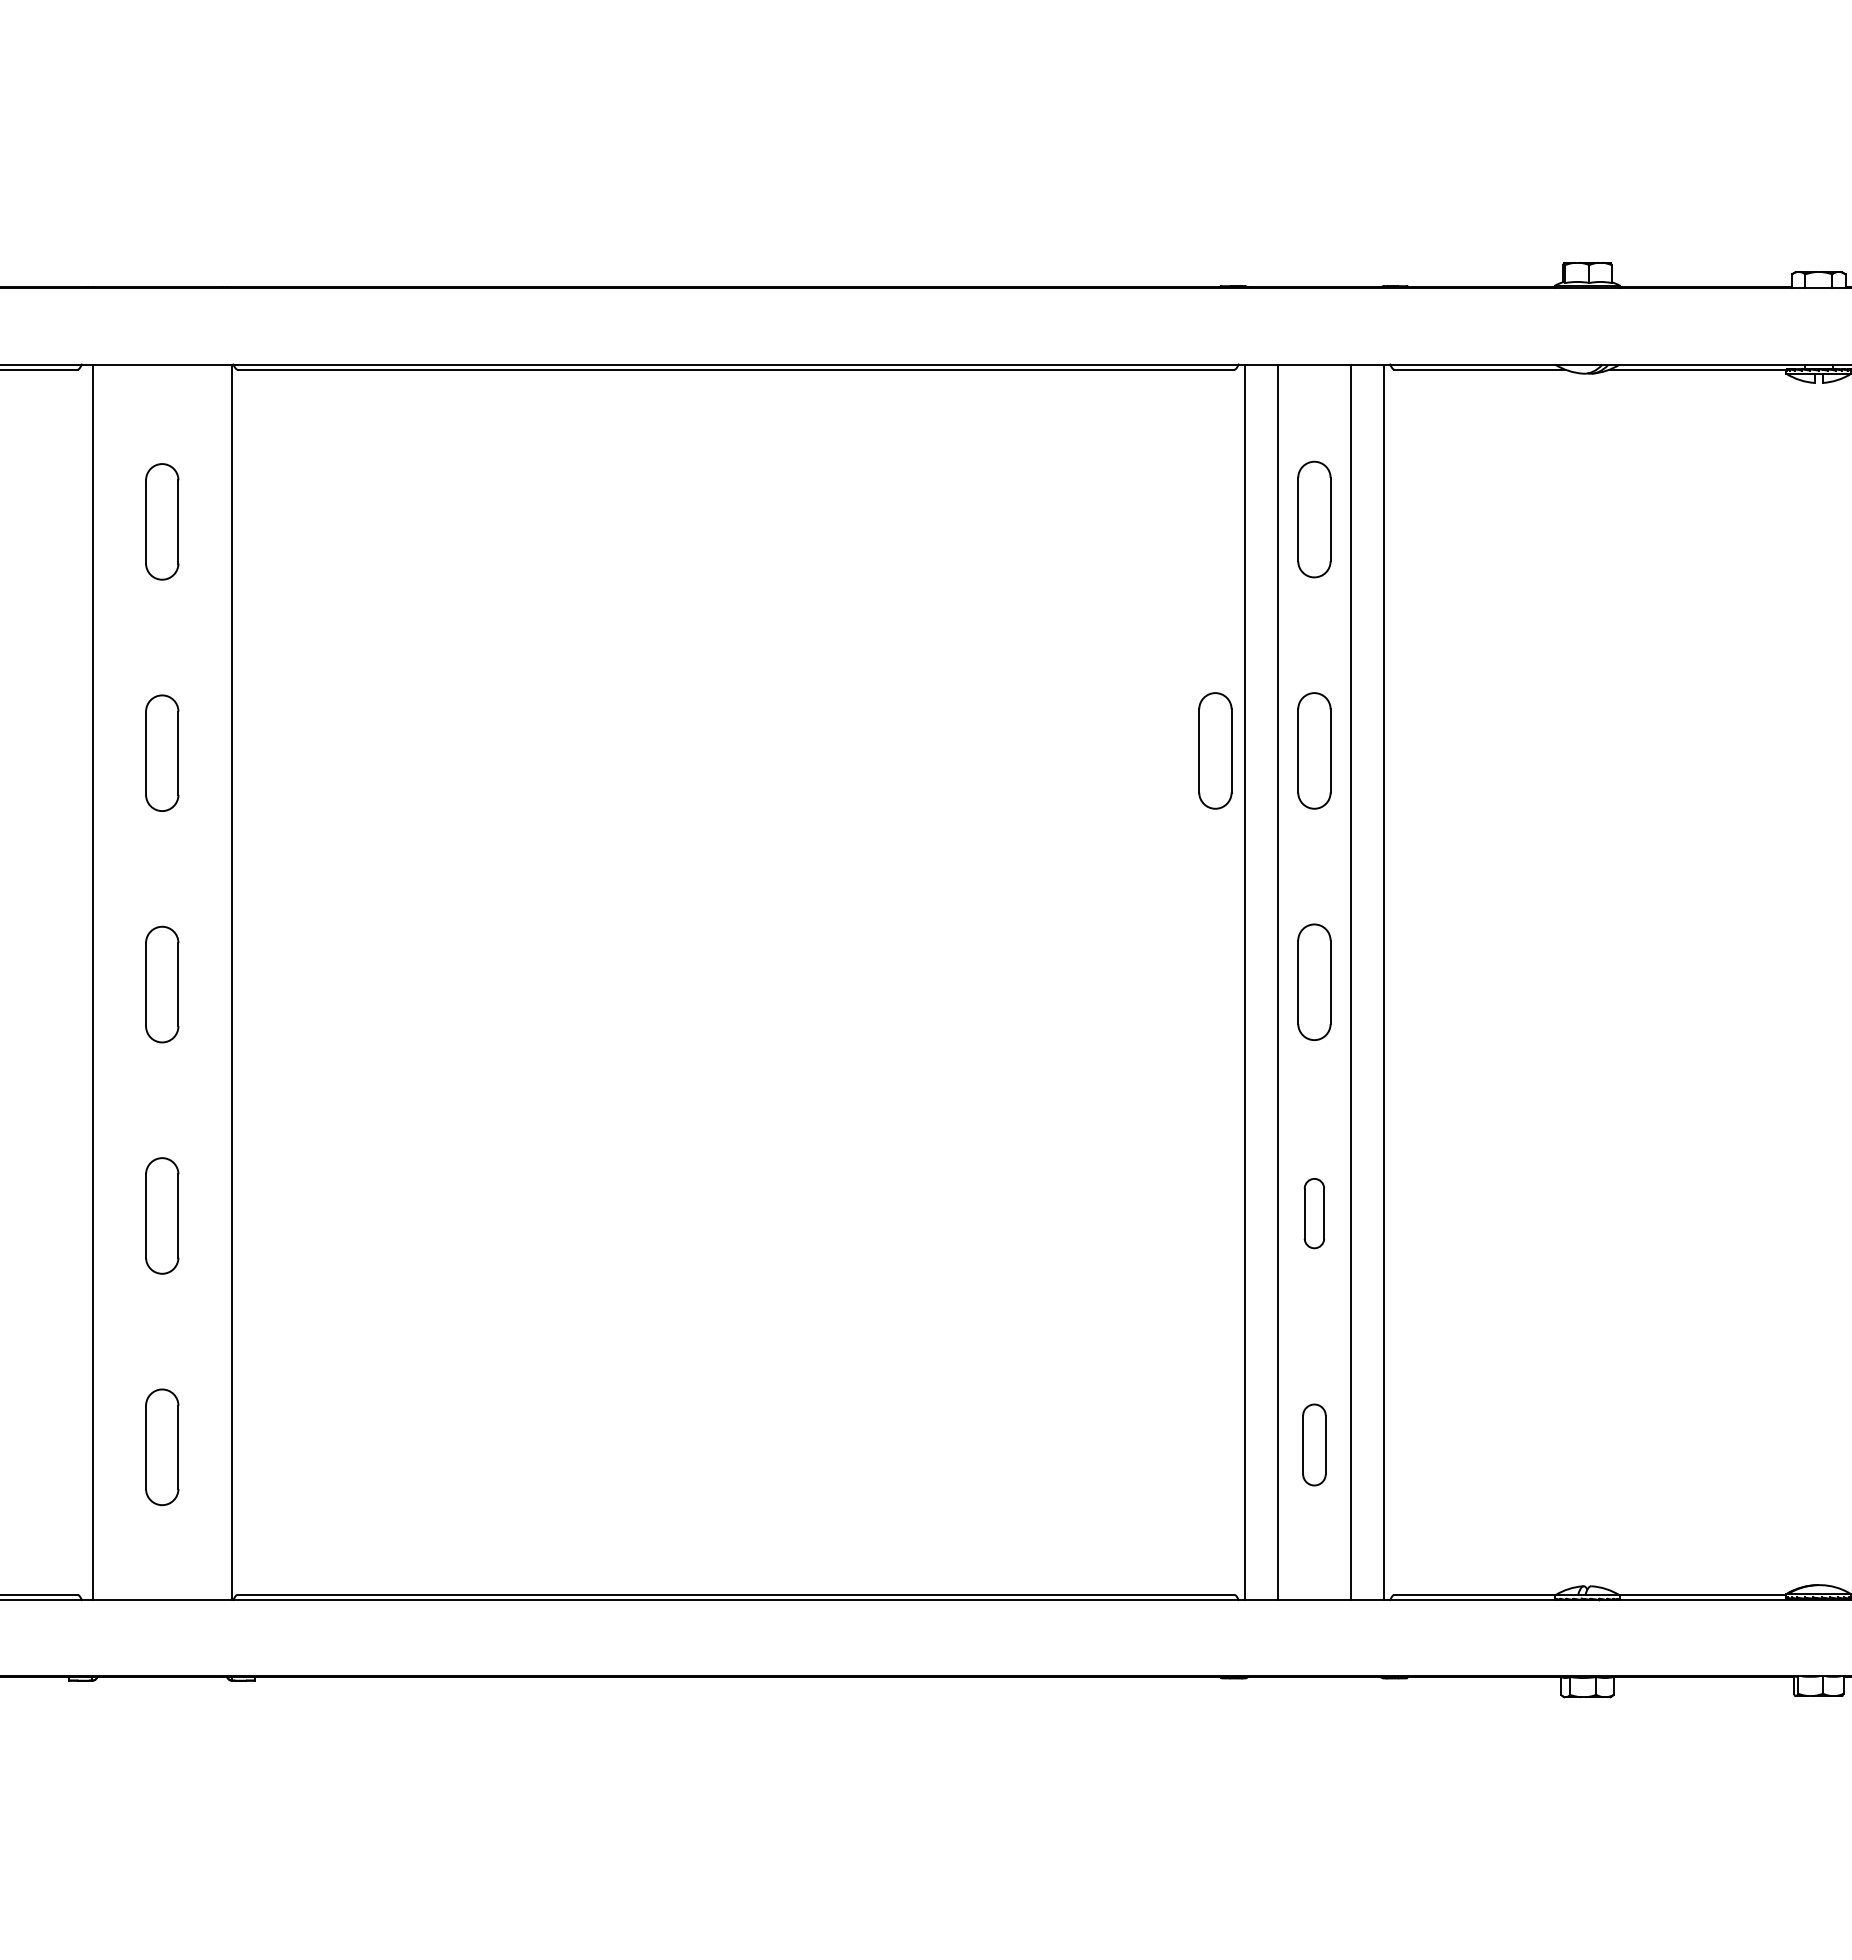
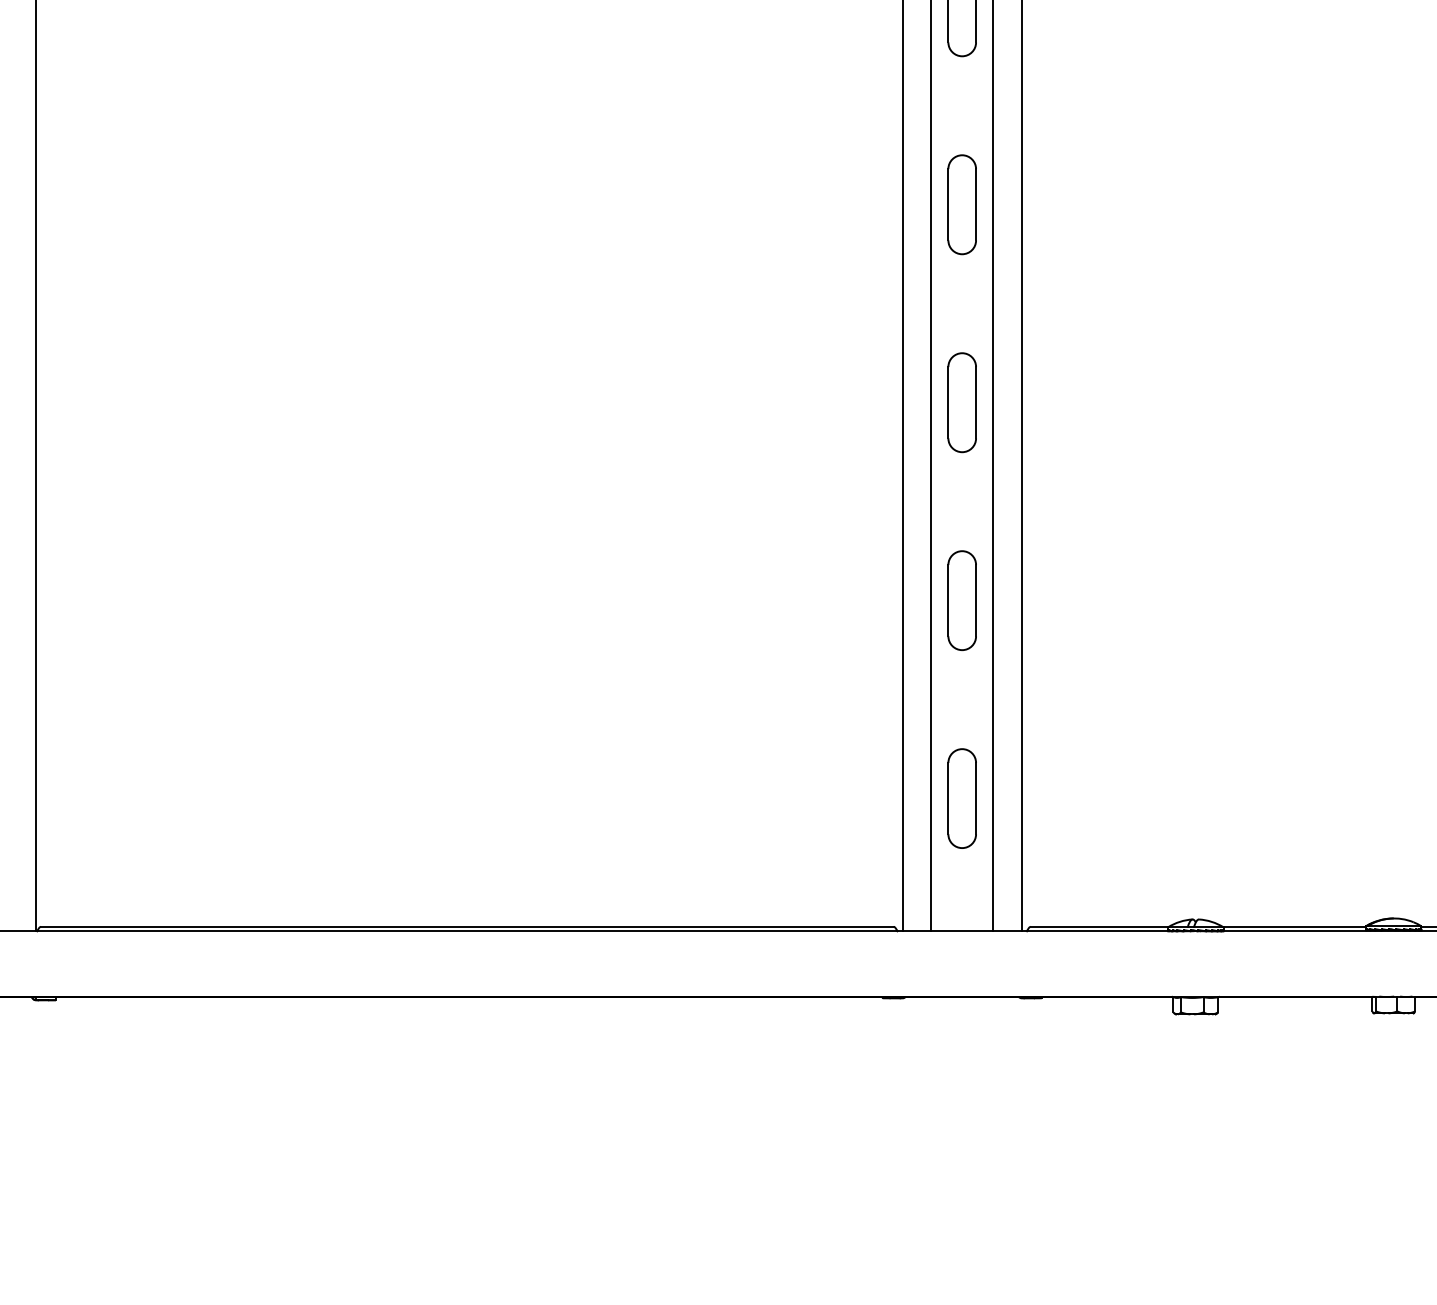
part: (1215, 750) -> (877, 204), removed
part: (1314, 1213) -> (962, 600), size x1.67
part: (1314, 1444) -> (962, 798), size x1.43

